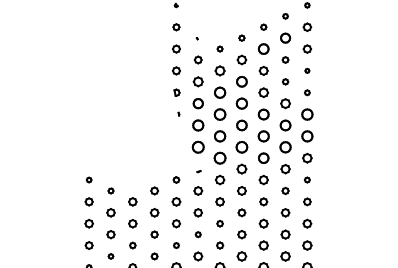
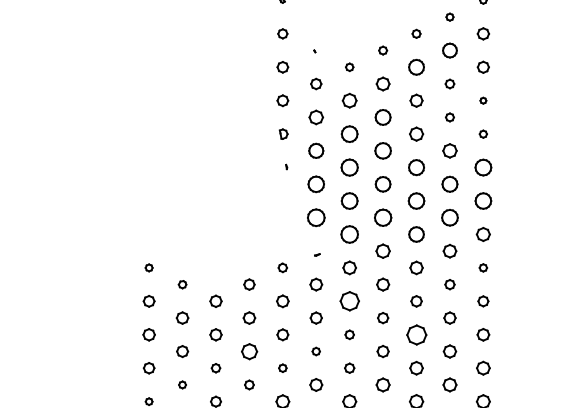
part: (219, 201) -> (348, 300), size x1.6
part: (263, 223) -> (416, 334), size x1.6
part: (154, 234) -> (249, 351), size x1.6

